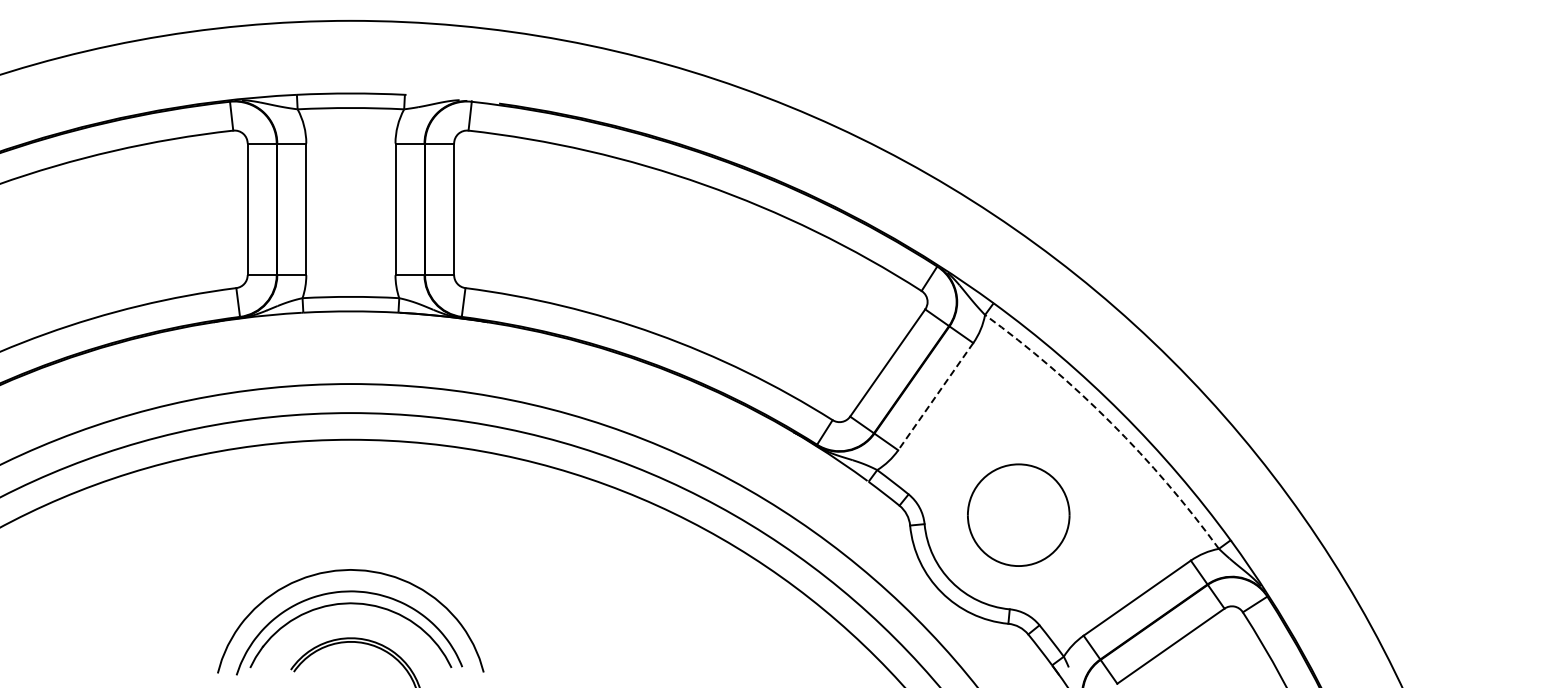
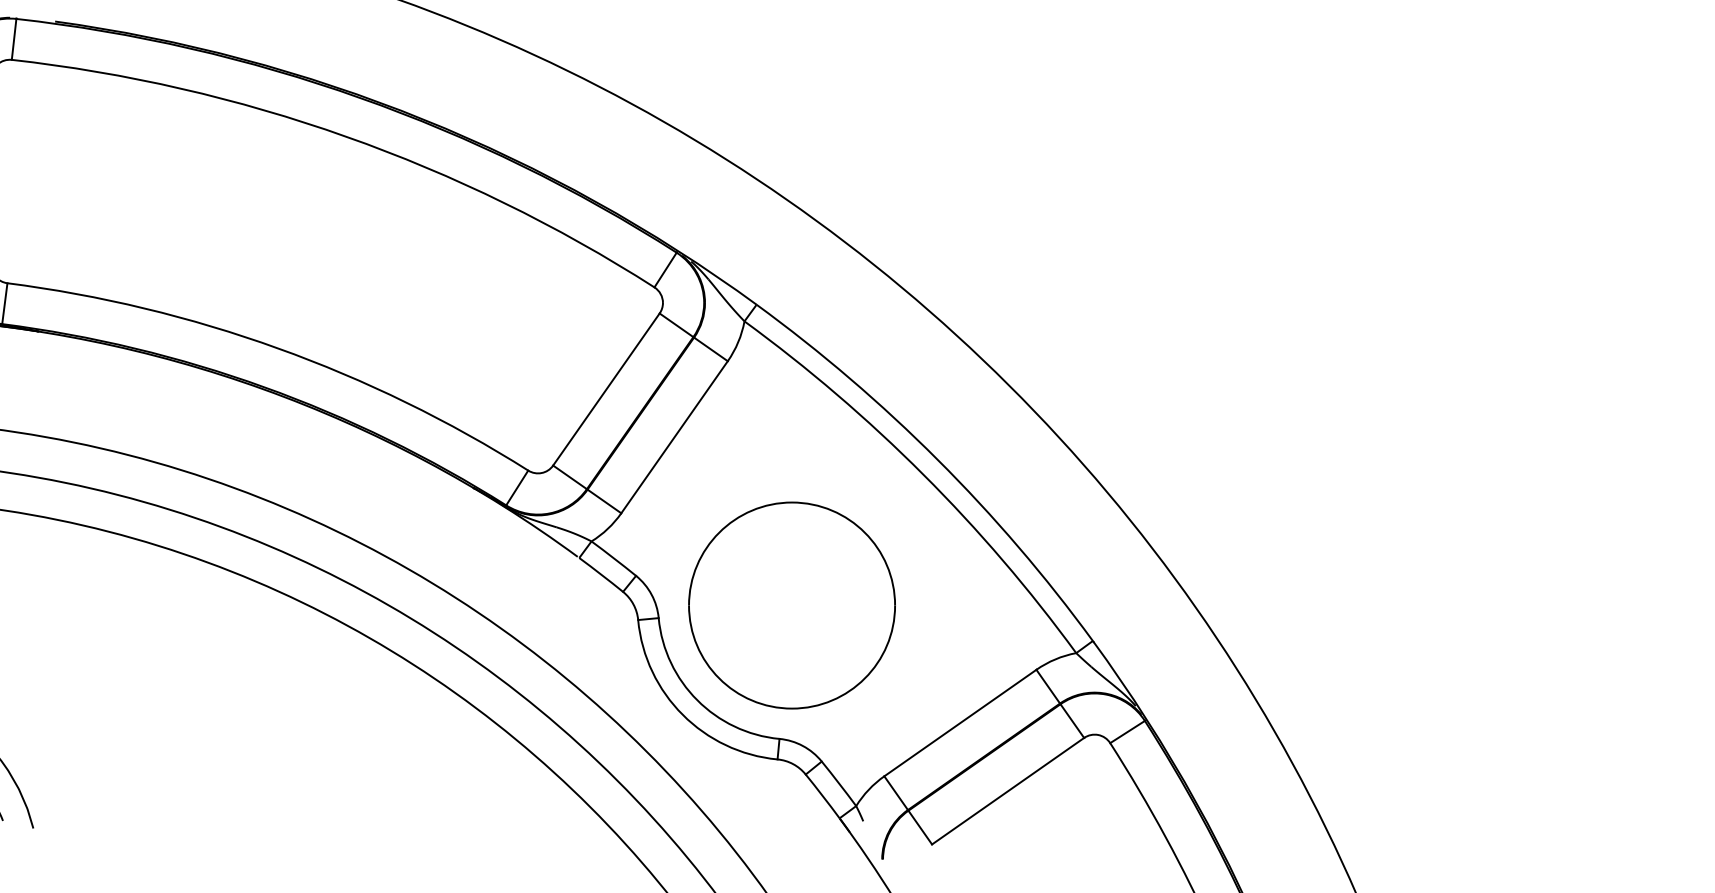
line: (935, 397) -> (674, 438), dashed -> solid
arc: (1111, 422) -> (923, 473), dashed -> solid
part: (1018, 514) -> (791, 604), size x1.43

